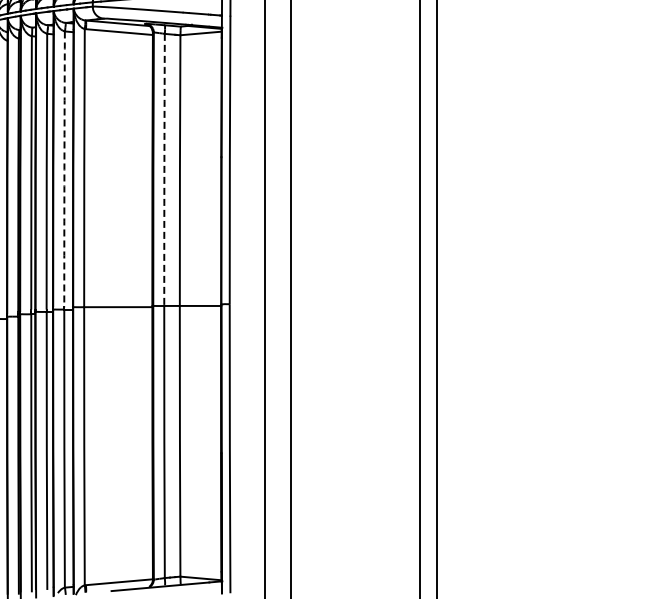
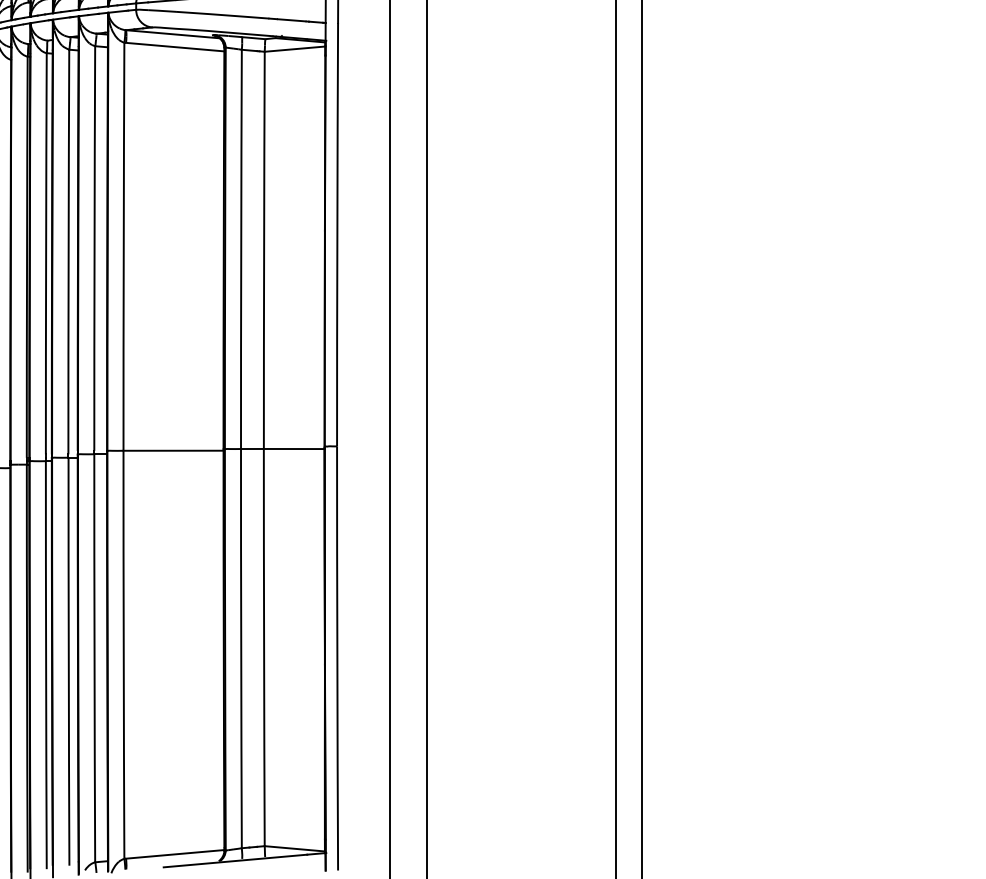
arc: (64, 169) -> (94, 248), dashed -> solid
arc: (164, 169) -> (241, 248), dashed -> solid

